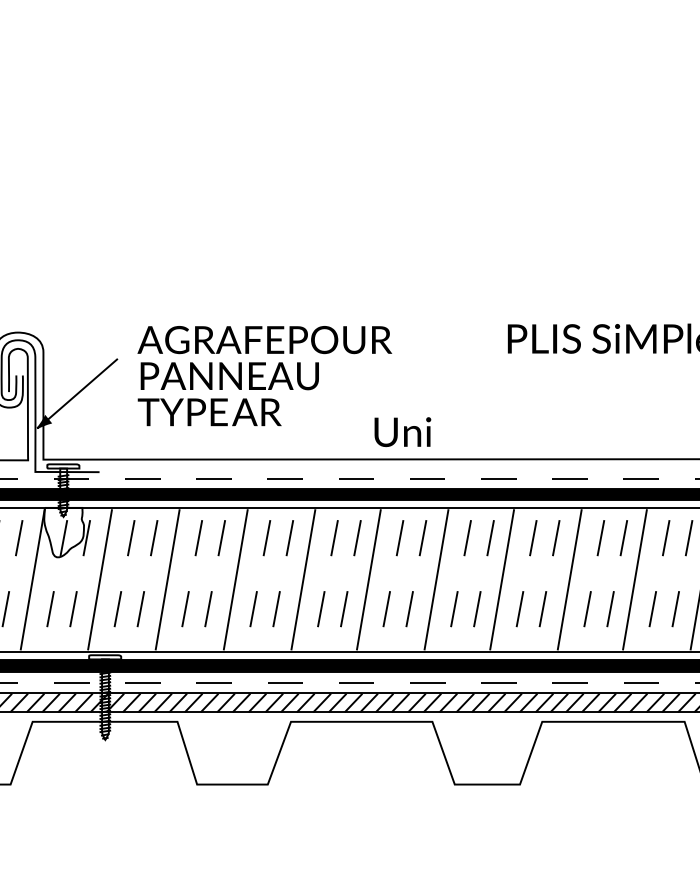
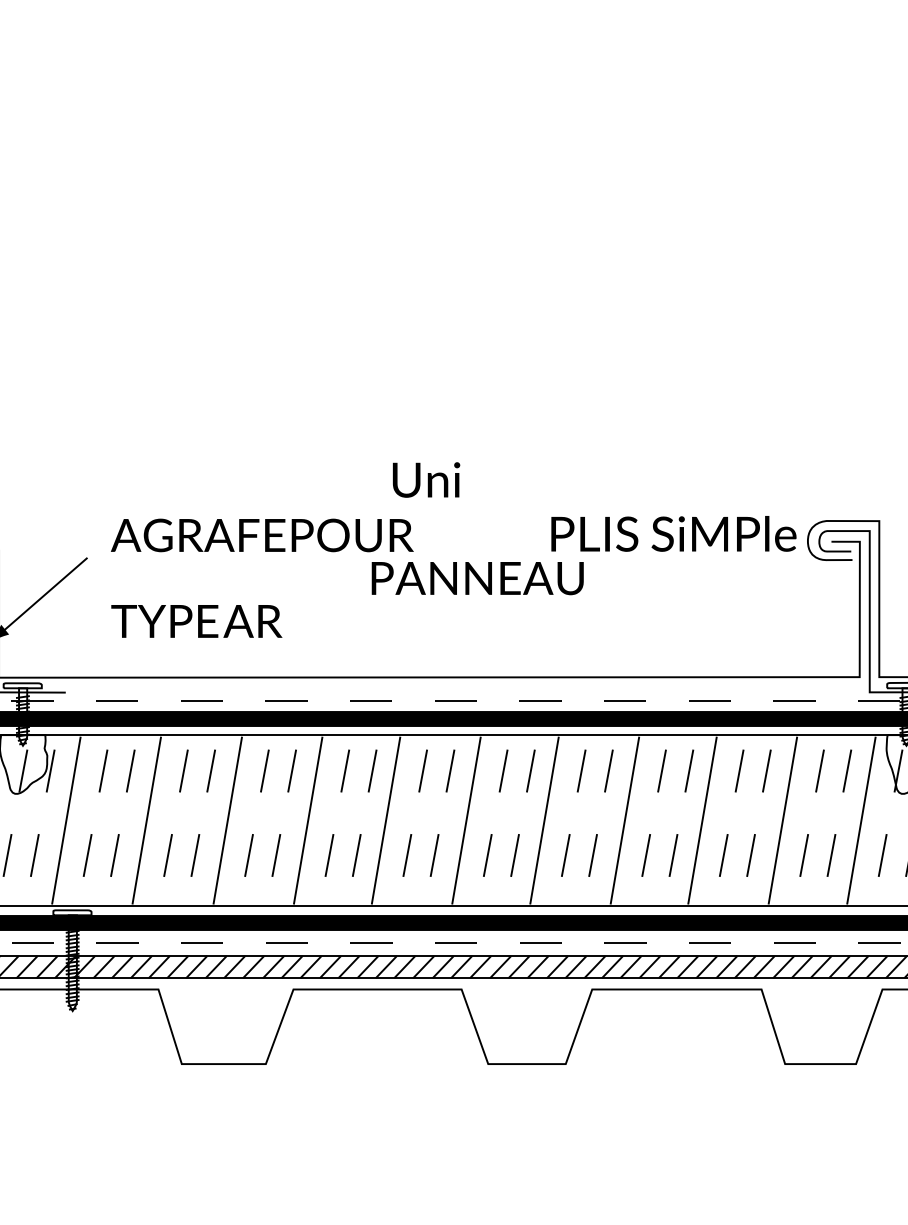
text: (229, 376) -> (477, 578), moved
text: (402, 431) -> (426, 479), moved

